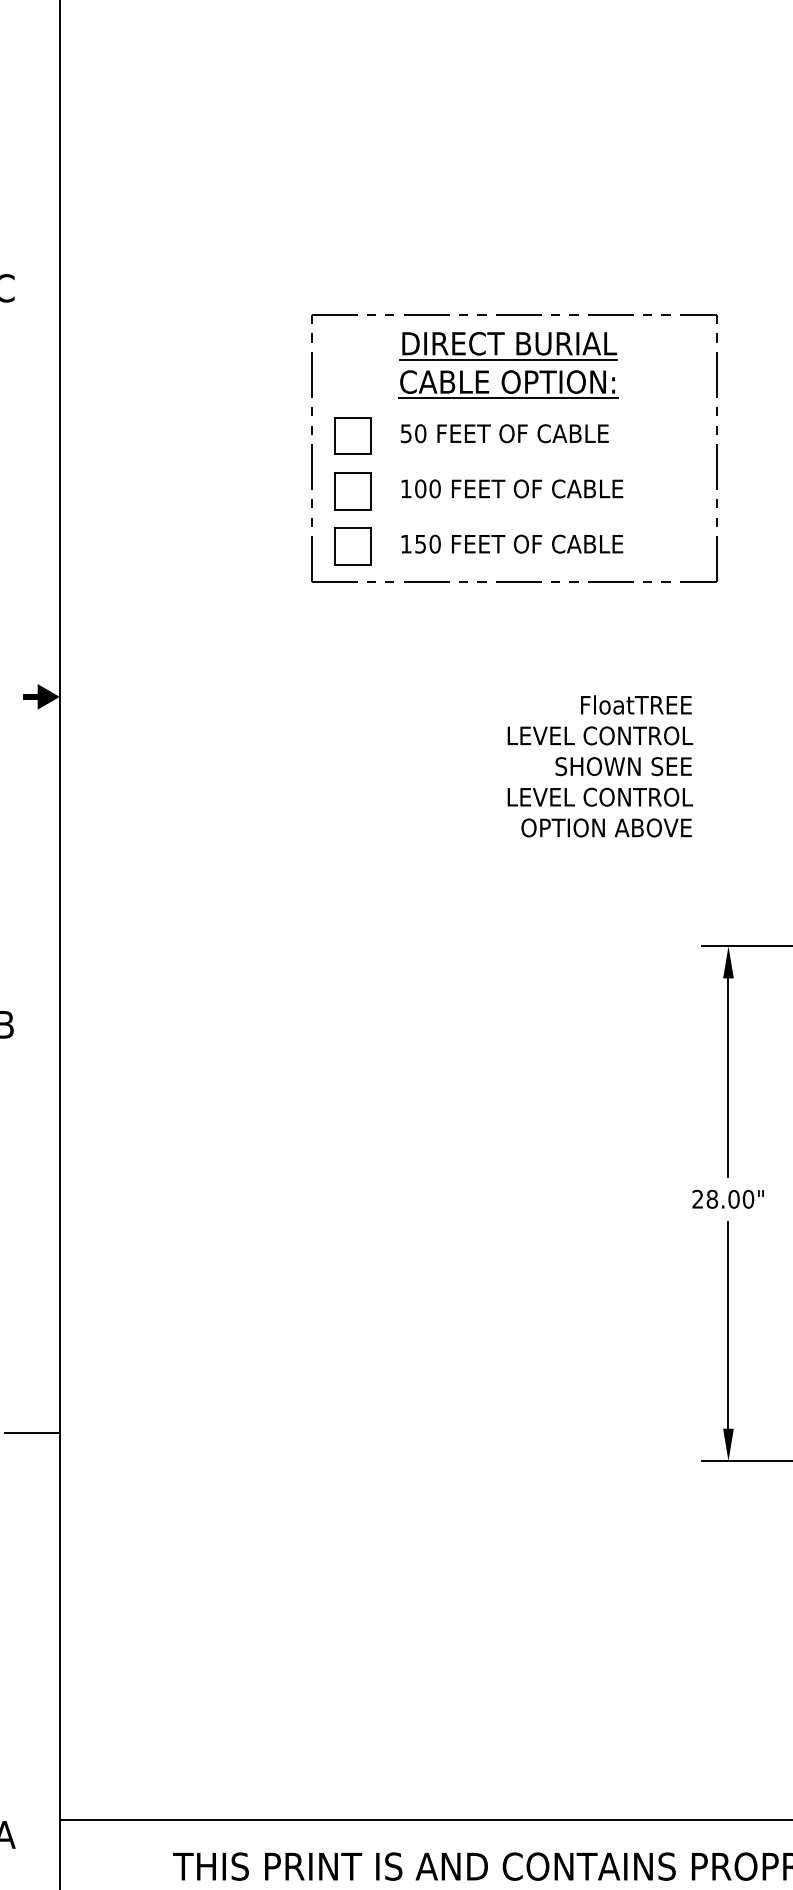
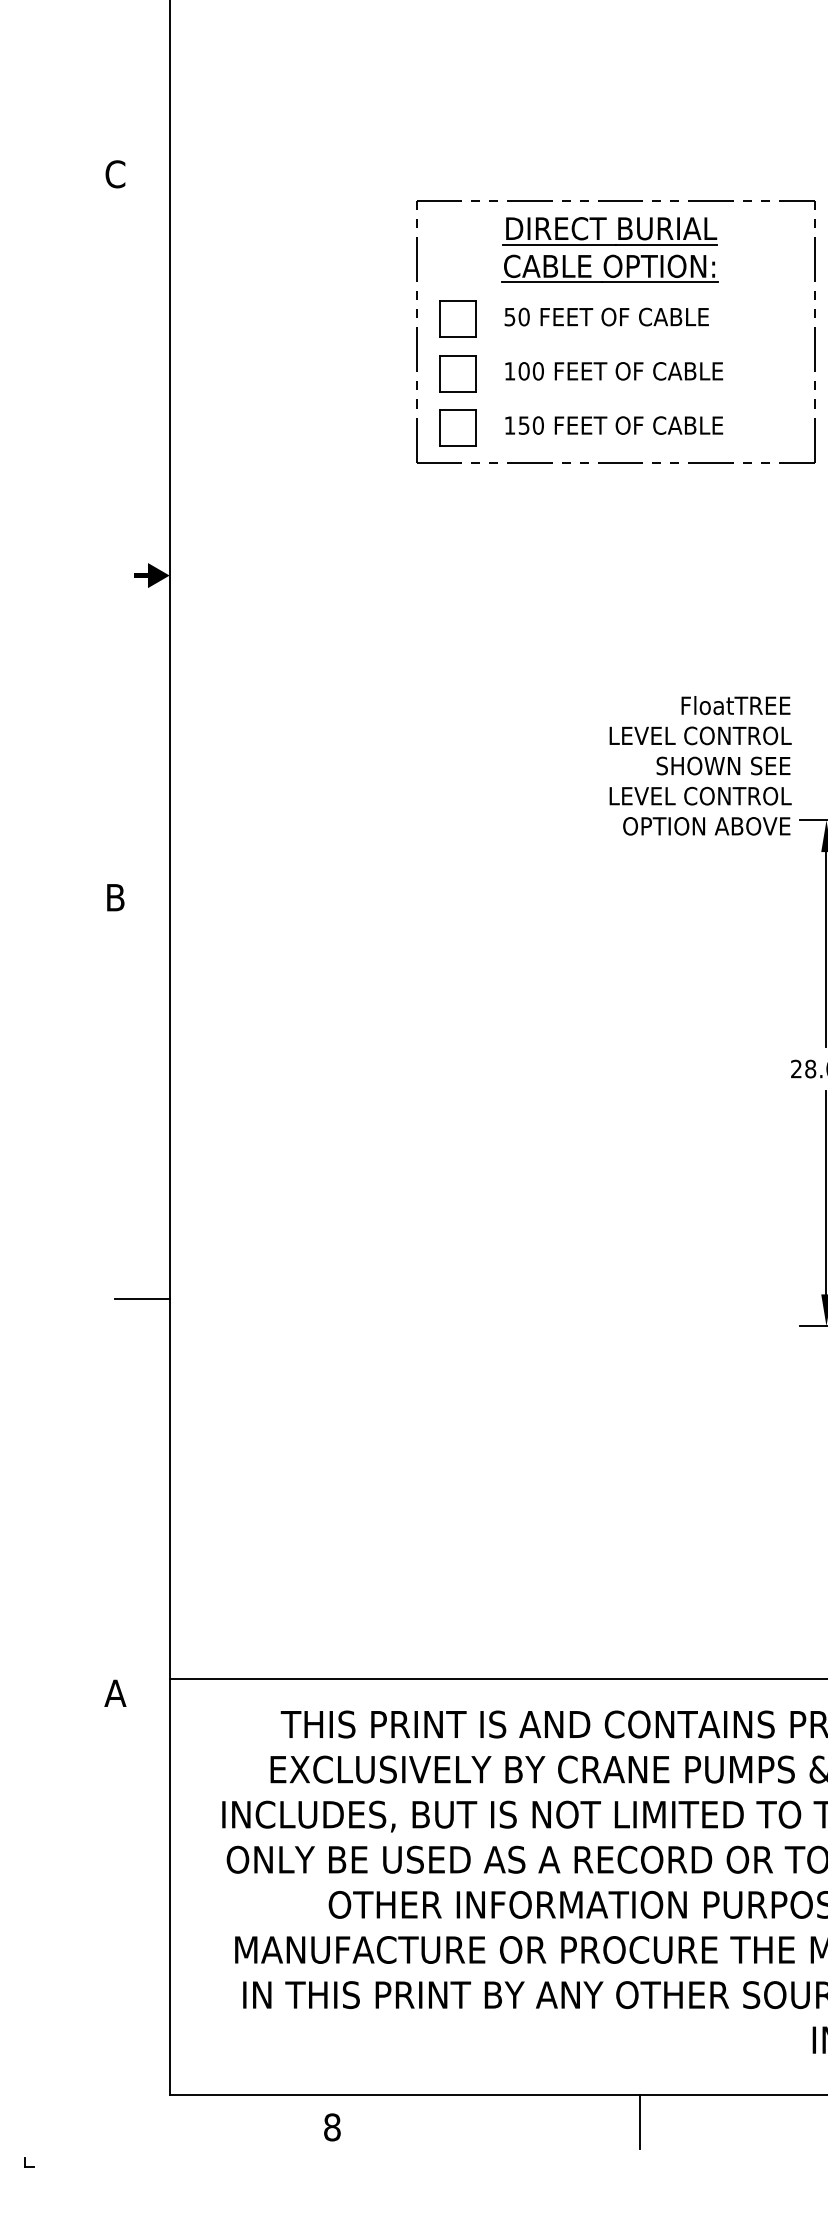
text: (600, 766) -> (700, 765), moved

